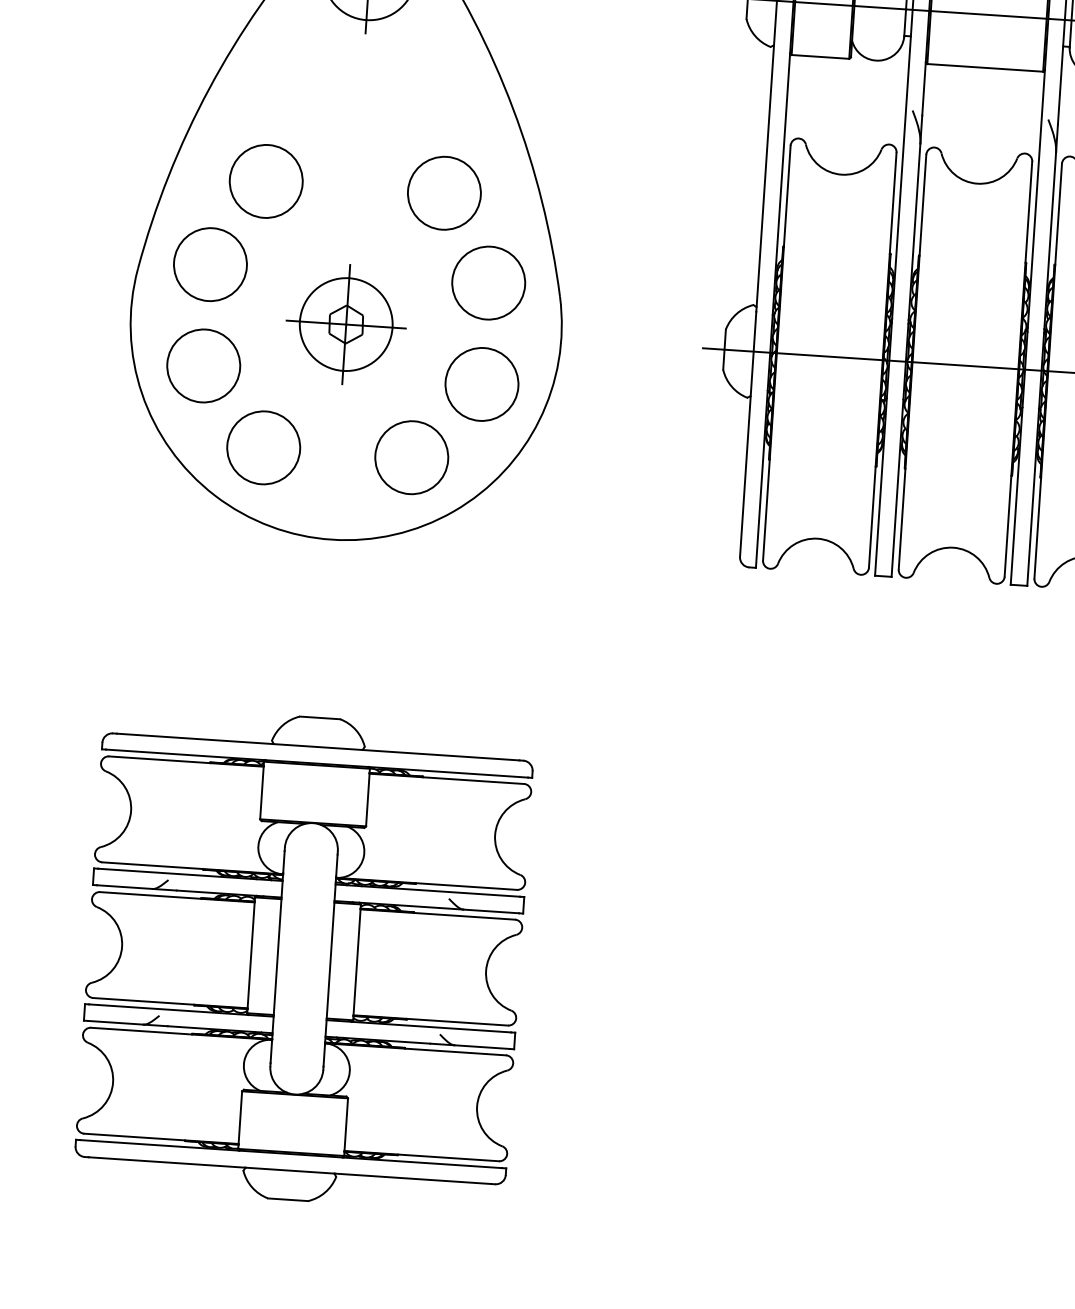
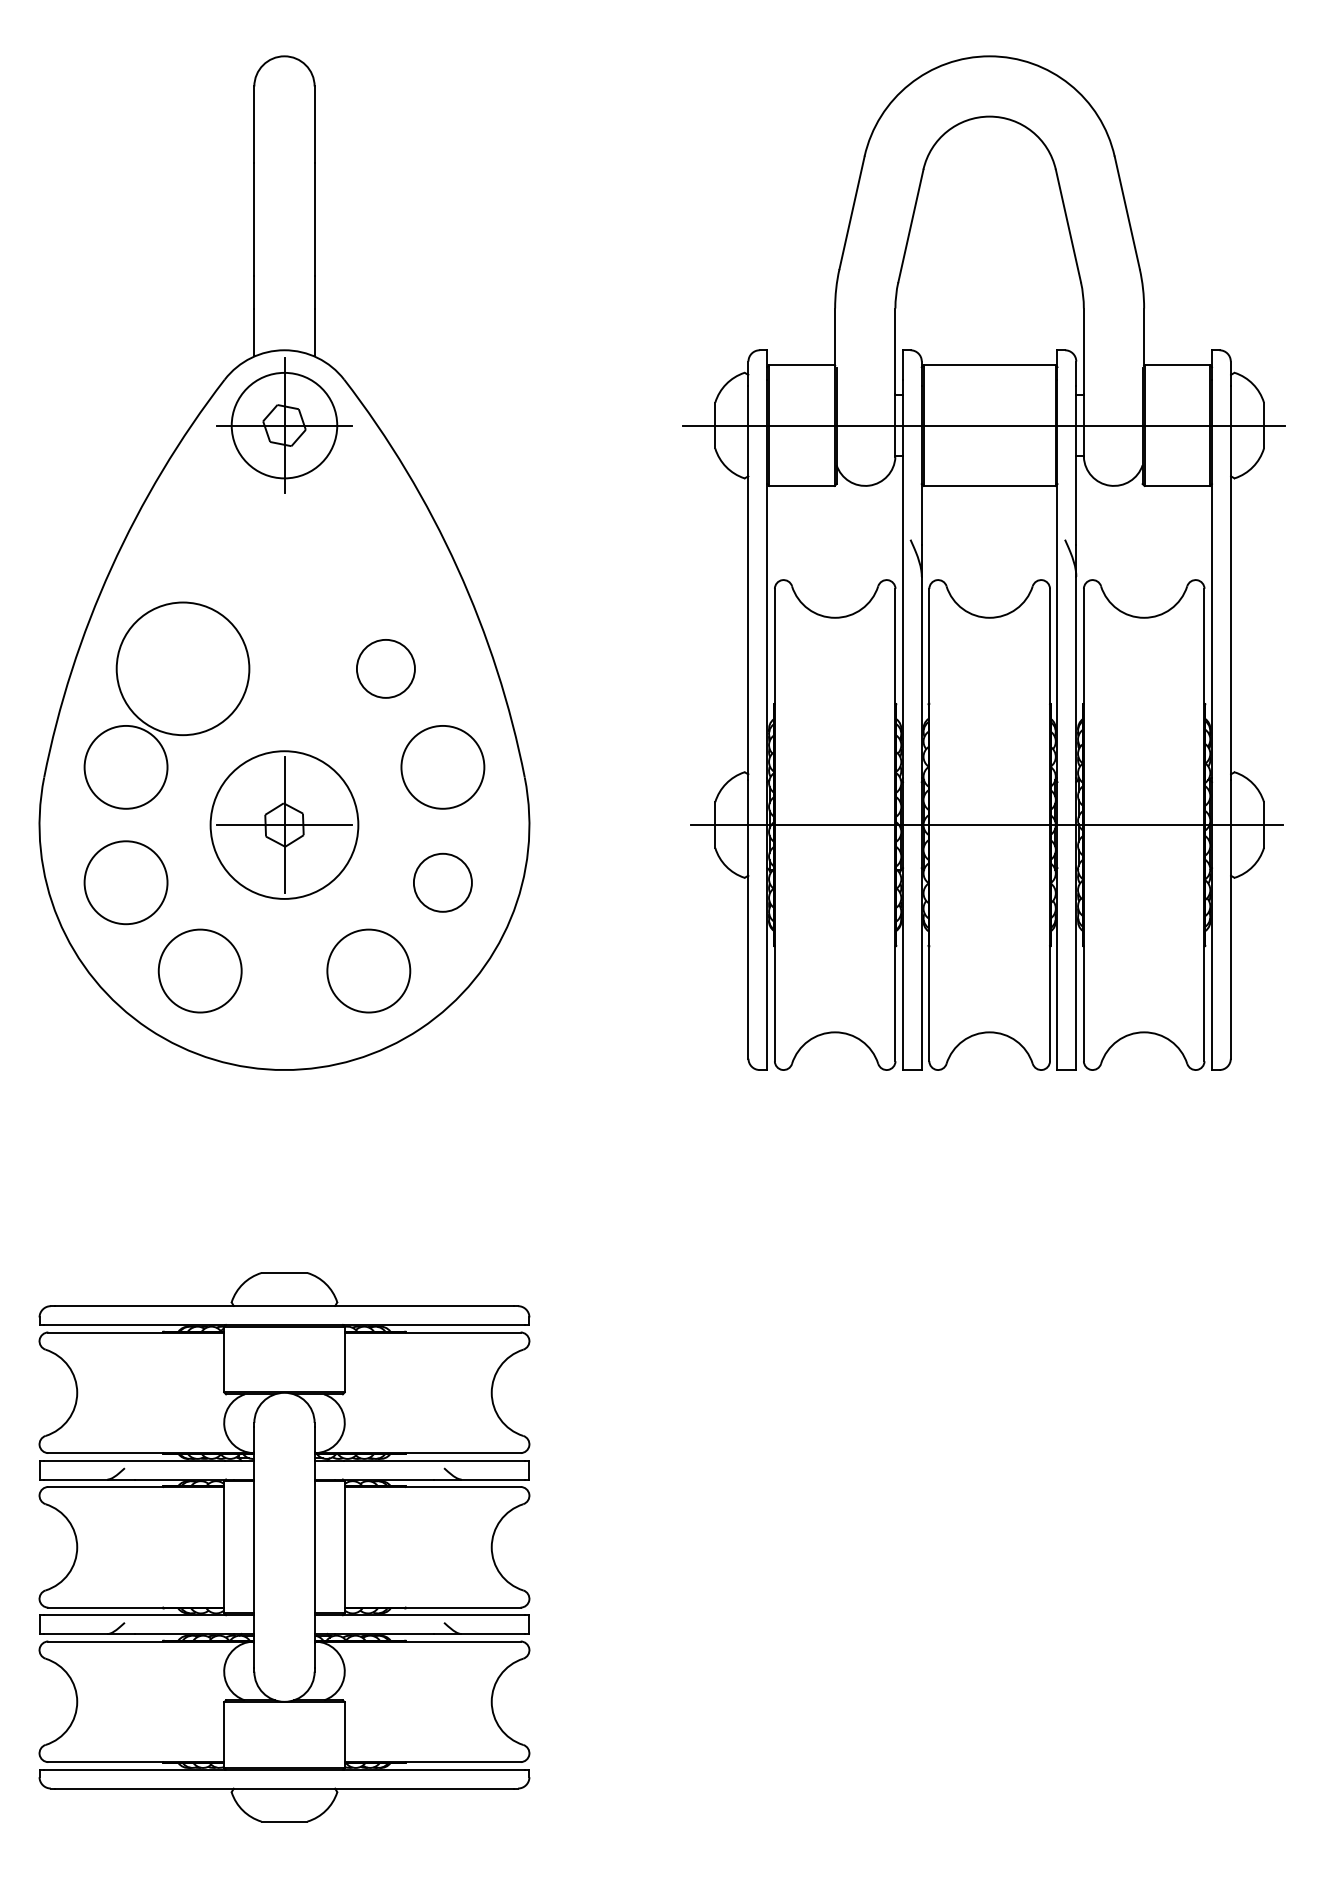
circle: (265, 181) -> (182, 668), size x1.6
circle: (444, 192) -> (385, 668), size x0.7
circle: (346, 324) -> (284, 824), size x1.4
circle: (481, 384) -> (442, 882), size x0.7

